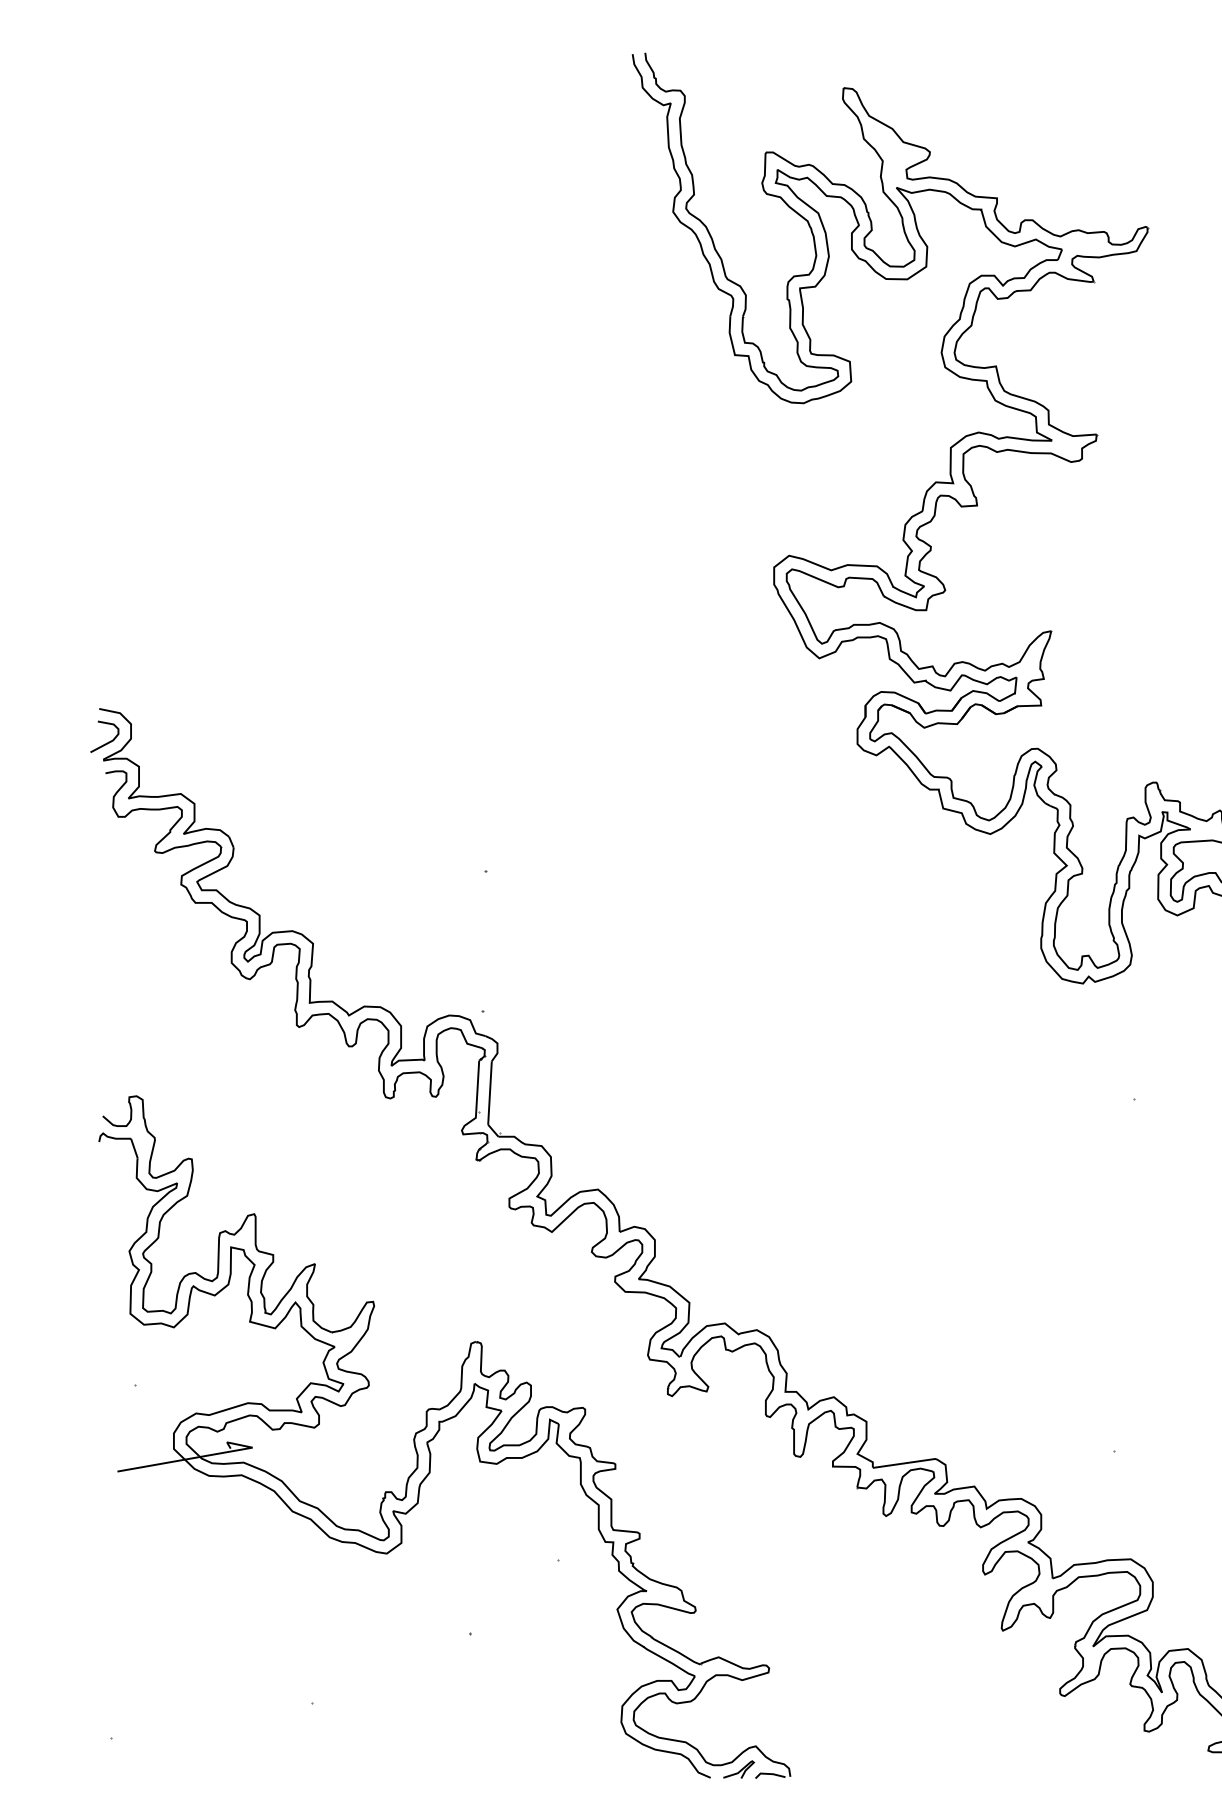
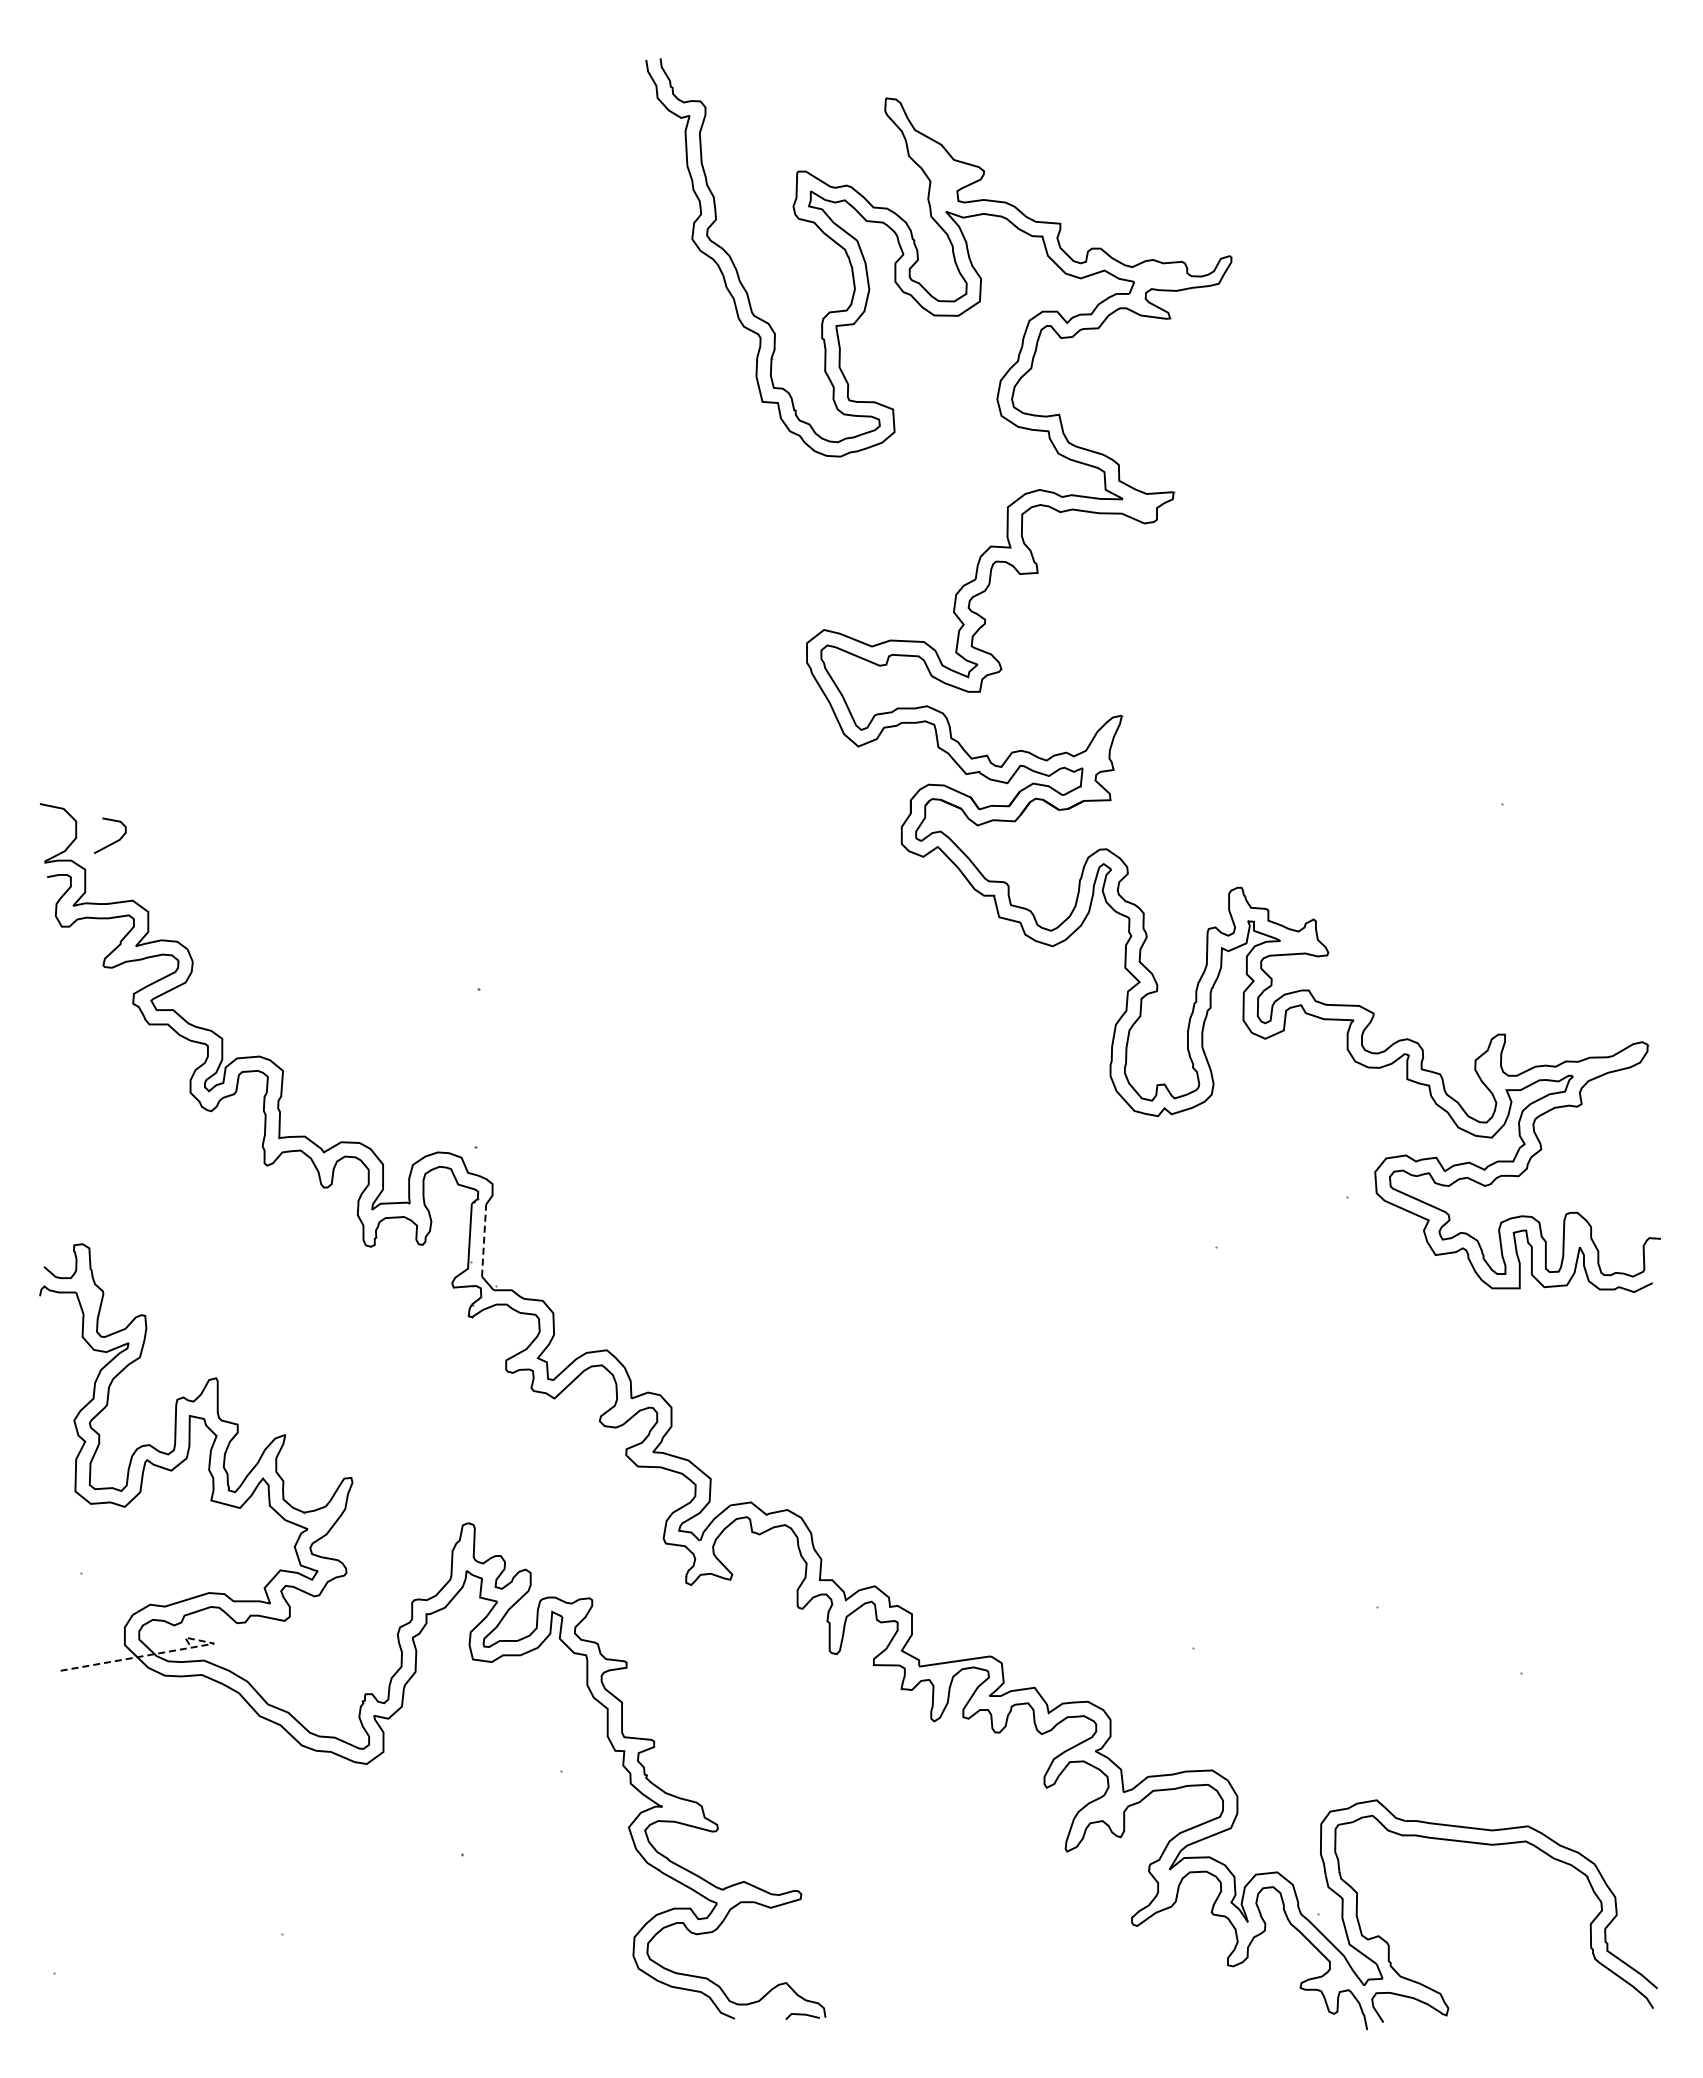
curve: (108, 741) -> (114, 841), moved
line: (490, 1092) -> (484, 1240), solid -> dashed
line: (202, 1456) -> (157, 1653), solid -> dashed
curve: (739, 1770) -> (767, 2010), removed

